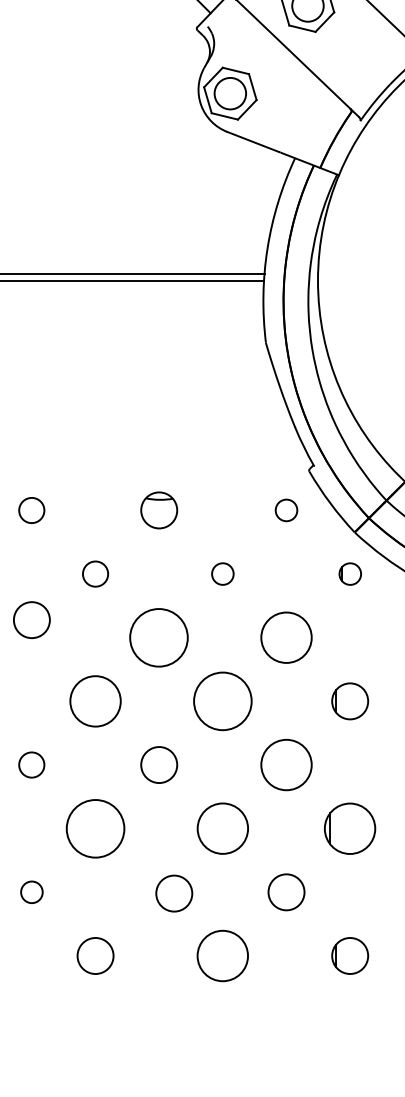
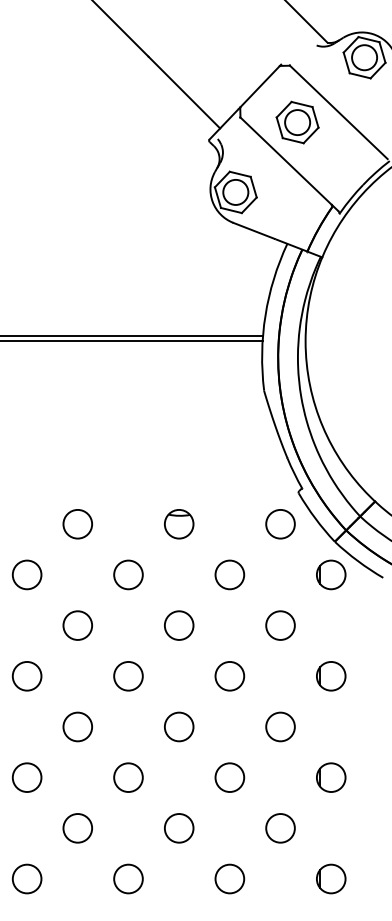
circle: (286, 509) -> (280, 523), size x1.67
circle: (31, 510) -> (77, 524), size x1.43
circle: (95, 573) -> (128, 574), size x1.43
circle: (222, 573) -> (229, 574), size x1.67
part: (350, 573) -> (331, 574), size x1.67
circle: (31, 619) -> (77, 625), moved
circle: (159, 637) -> (179, 625), size x0.62
circle: (286, 637) -> (280, 625), size x0.71
circle: (95, 700) -> (128, 675), size x0.71
circle: (222, 700) -> (229, 675), size x0.62
circle: (31, 764) -> (77, 726), size x1.43
circle: (286, 764) -> (280, 726), size x0.71
circle: (95, 828) -> (128, 777), size x0.62
circle: (222, 828) -> (229, 777), size x0.71
part: (350, 828) -> (331, 777), size x0.71
circle: (31, 892) -> (77, 828), size x1.67
circle: (174, 893) -> (179, 828), moved
circle: (222, 955) -> (229, 878), size x0.71

